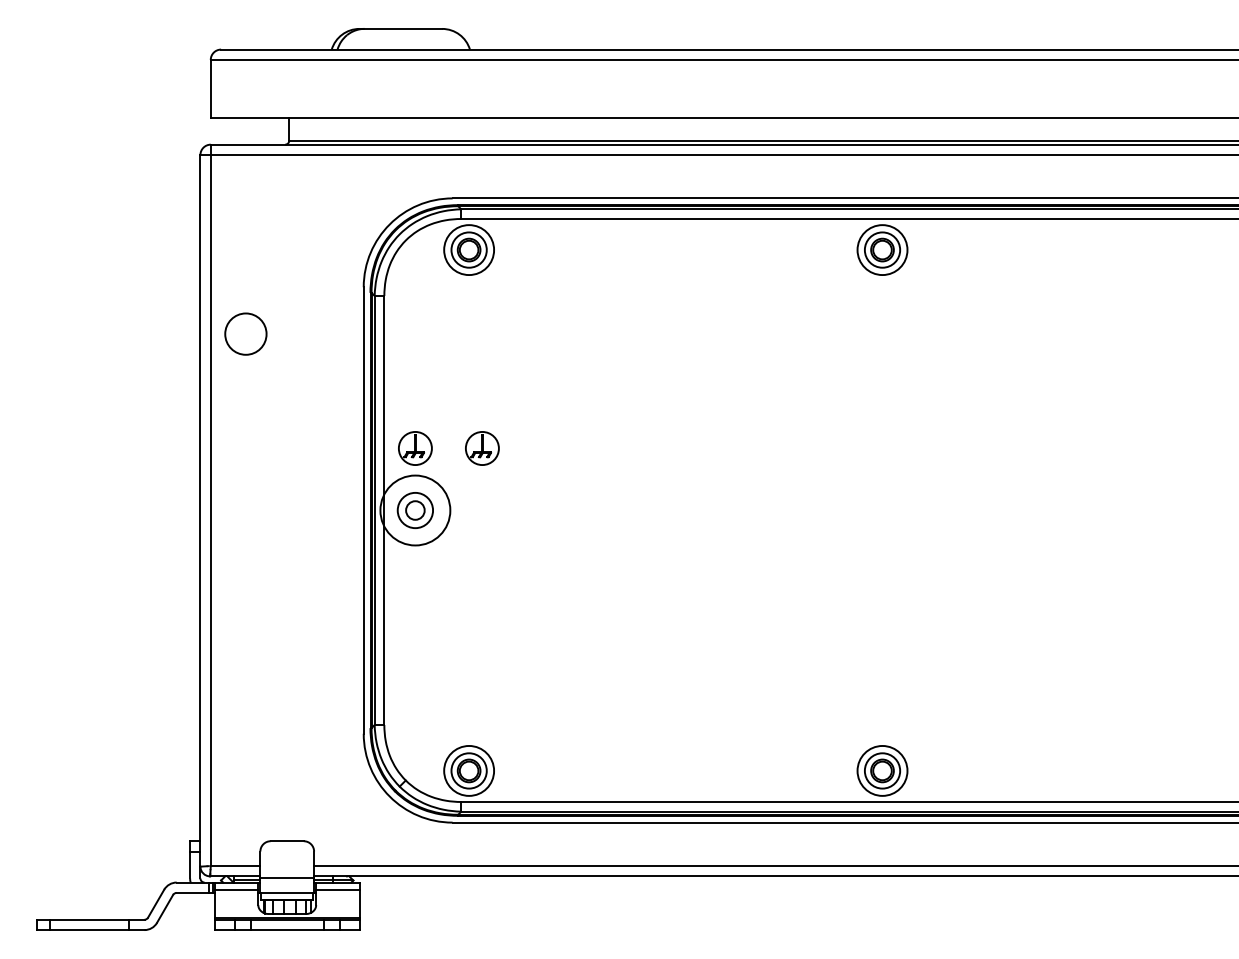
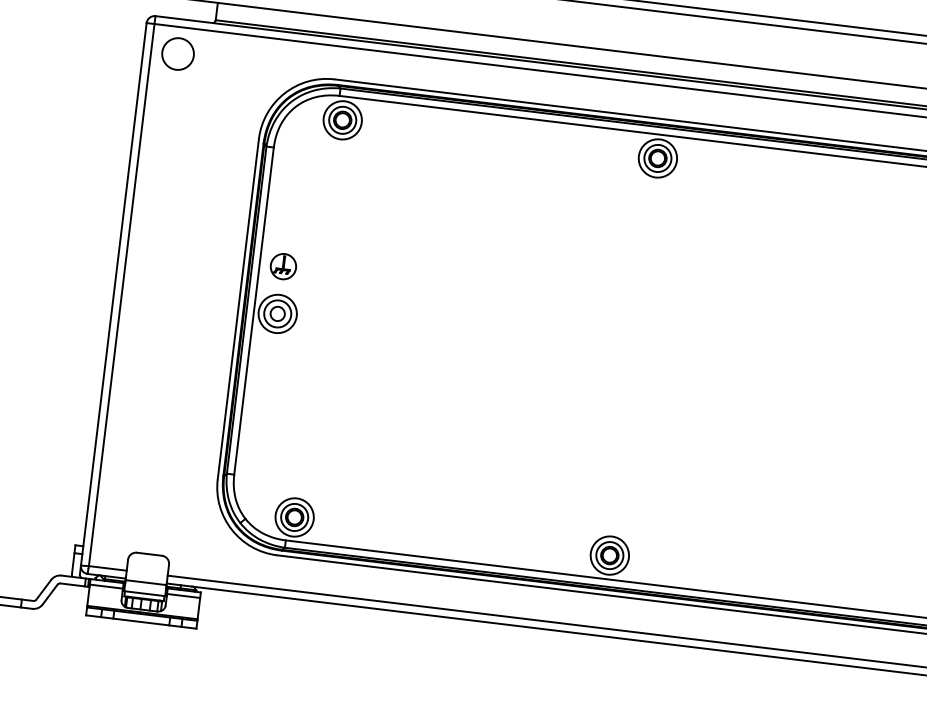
circle: (245, 333) -> (177, 53), moved
part: (482, 448) -> (334, 272), removed
circle: (415, 510) -> (277, 313), size x0.71

